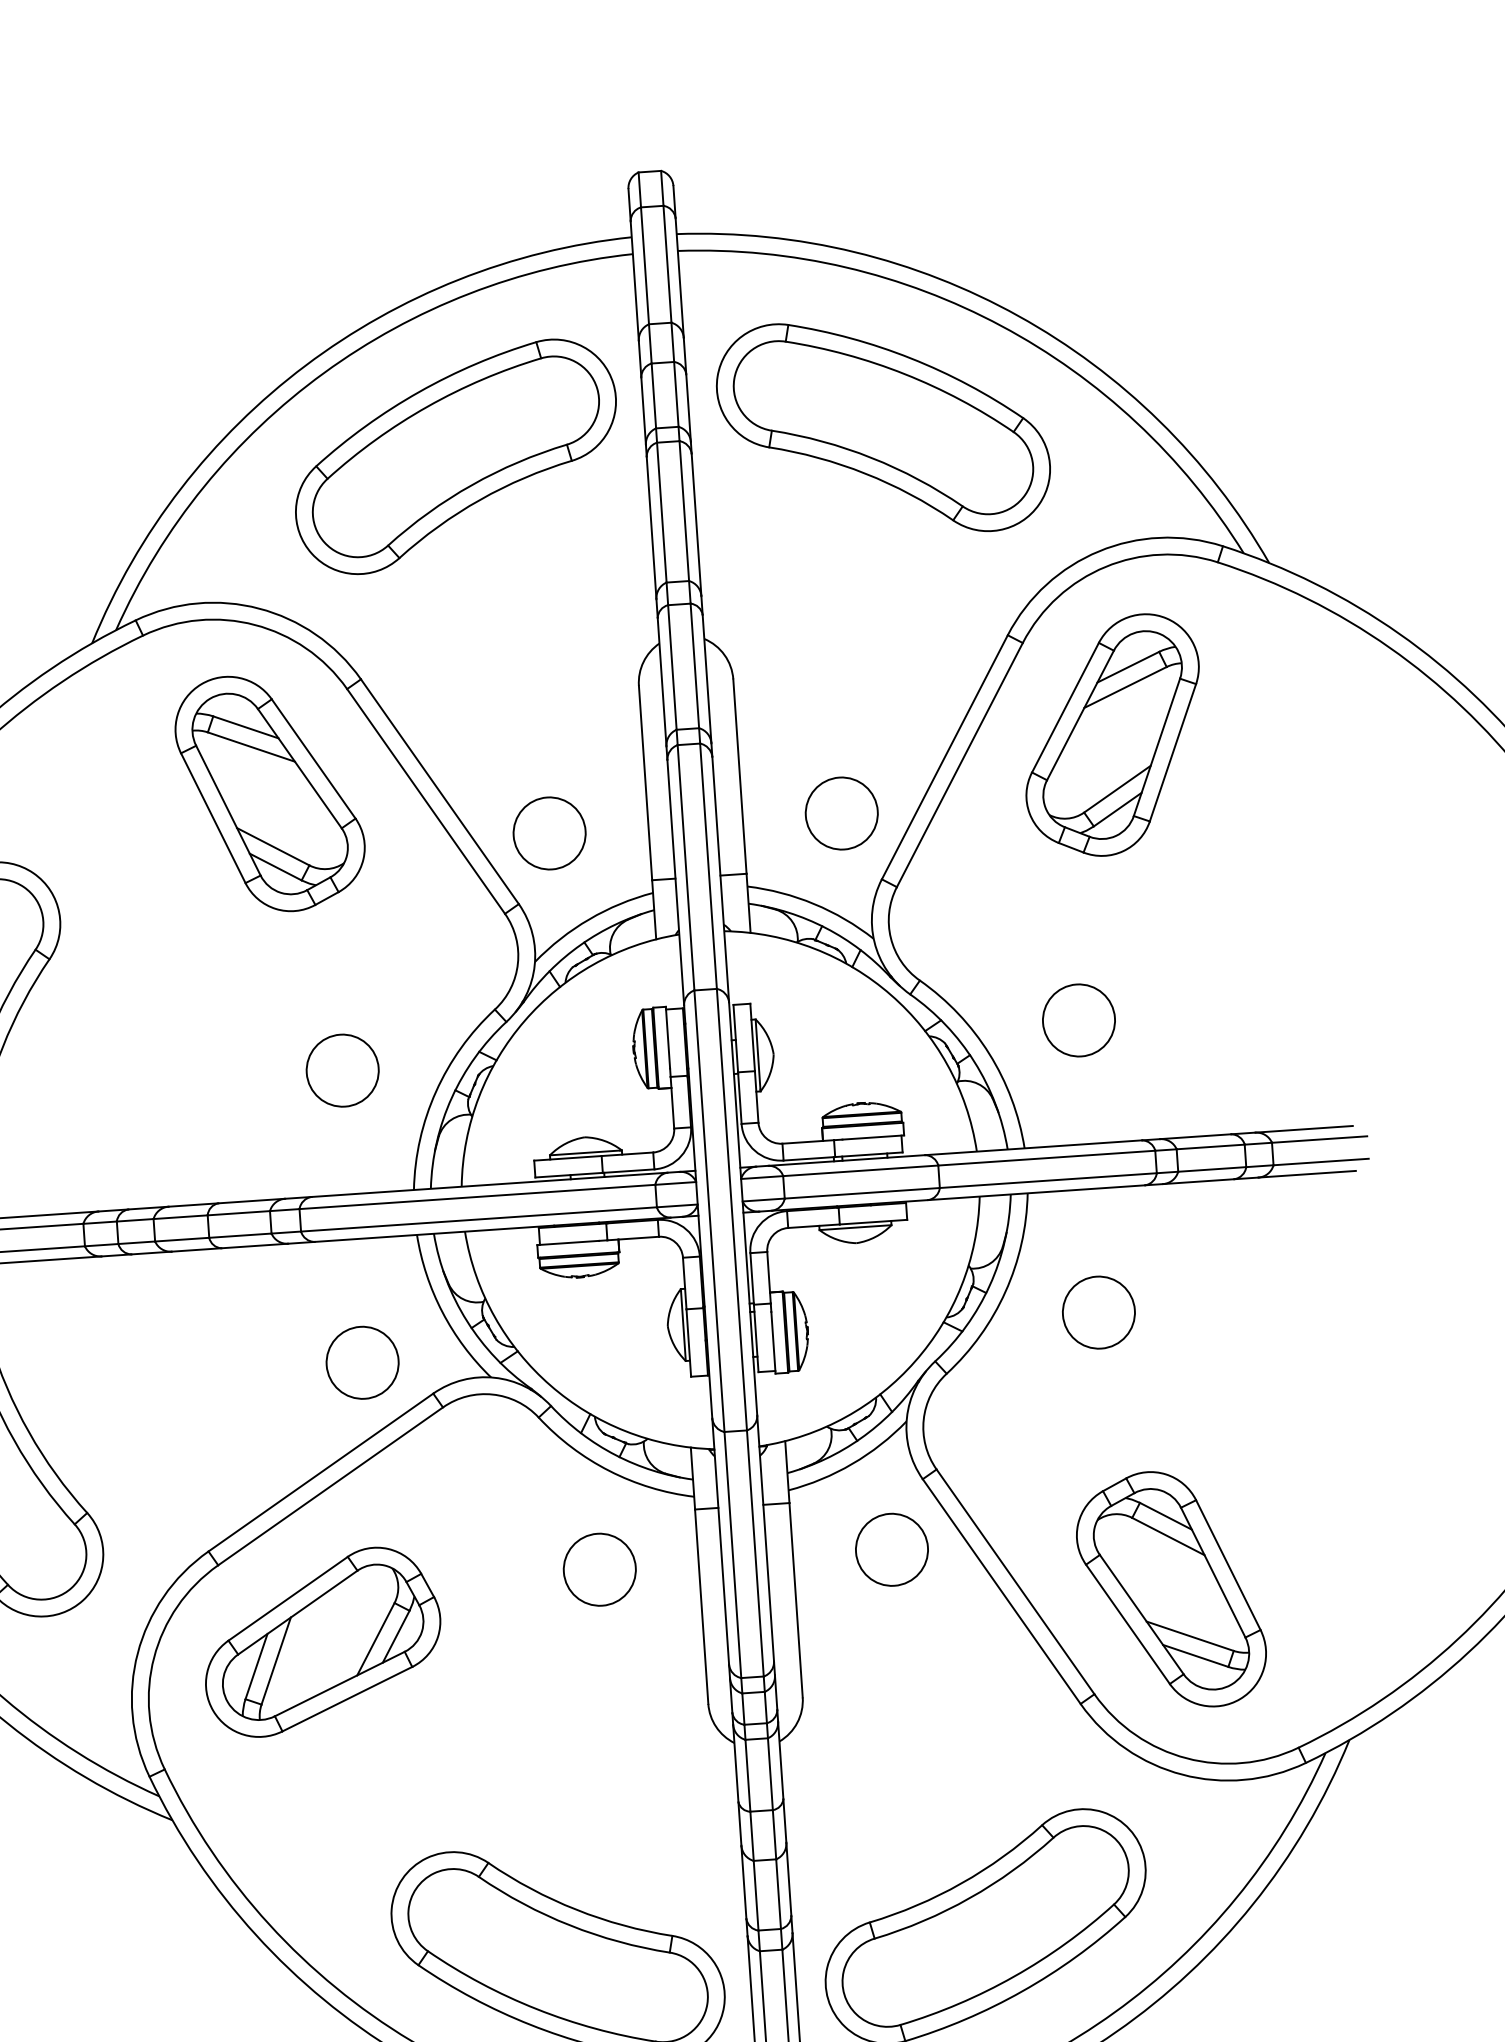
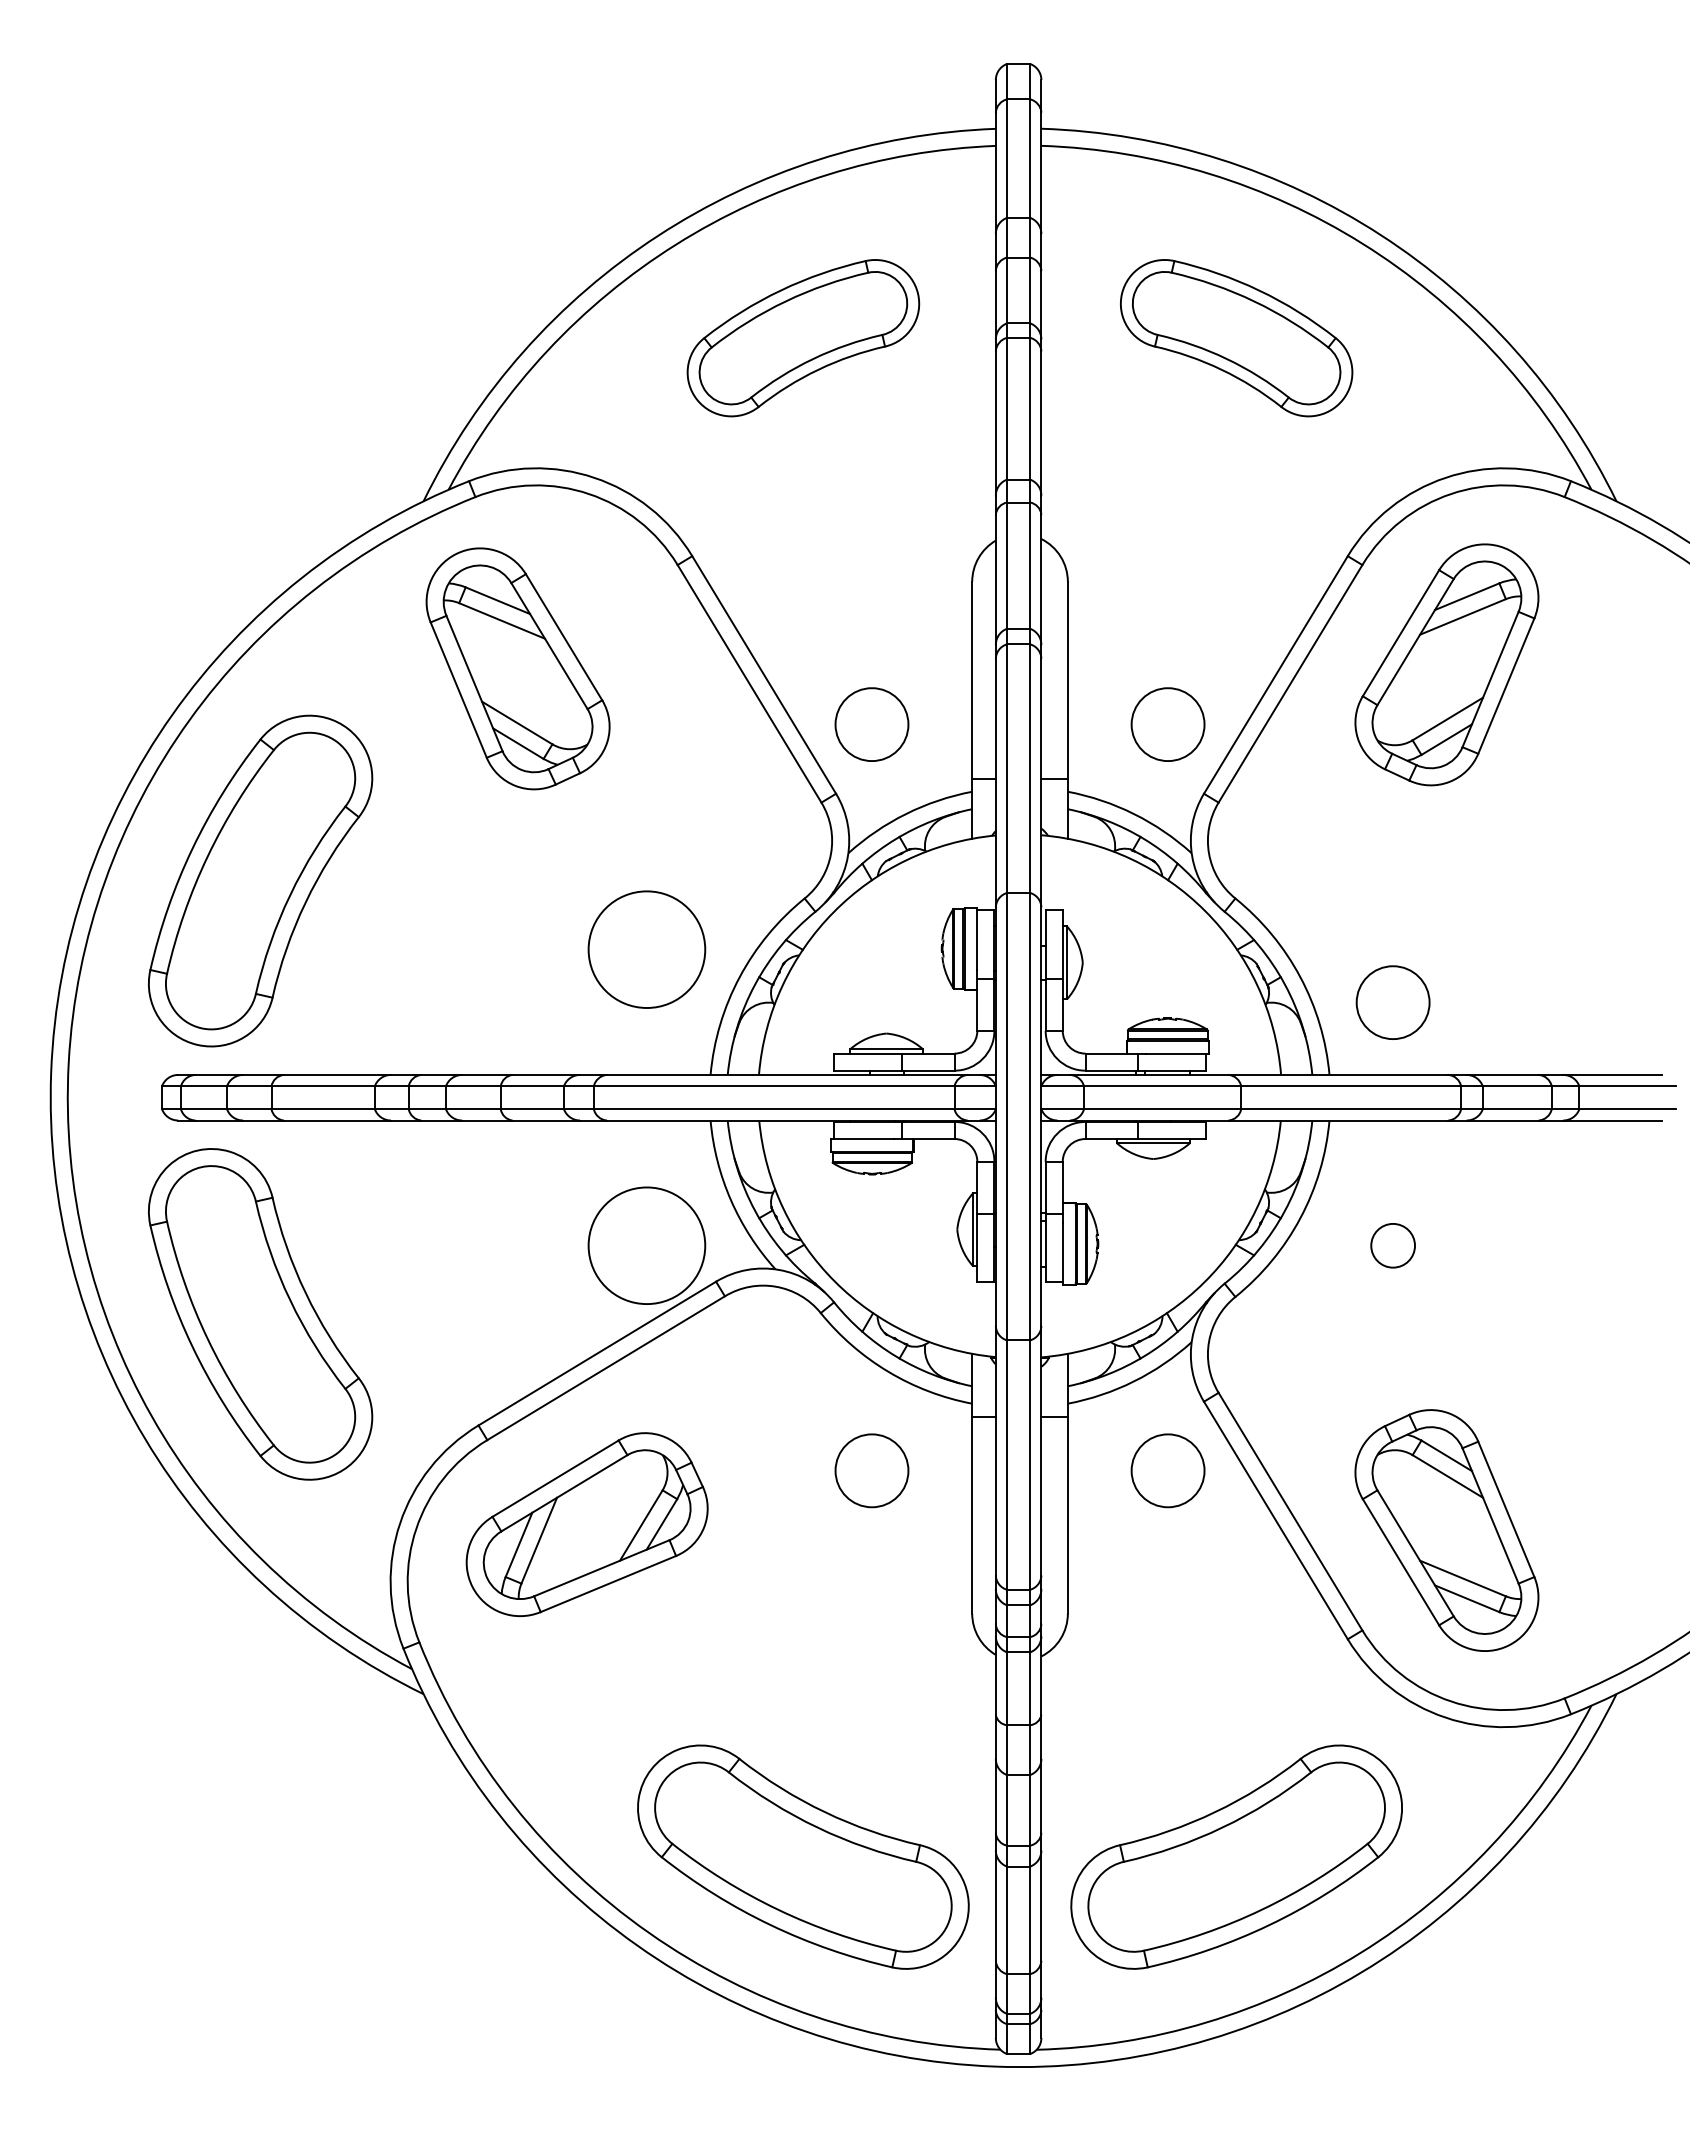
part: (883, 426) -> (1236, 337), size x0.7
part: (456, 456) -> (803, 337), size x0.7
part: (269, 792) -> (517, 668), moved
circle: (1078, 1020) -> (1392, 1002), moved
circle: (342, 1070) -> (646, 949), size x1.6
circle: (1098, 1312) -> (1392, 1245), size x0.6
circle: (362, 1362) -> (646, 1245), size x1.6

